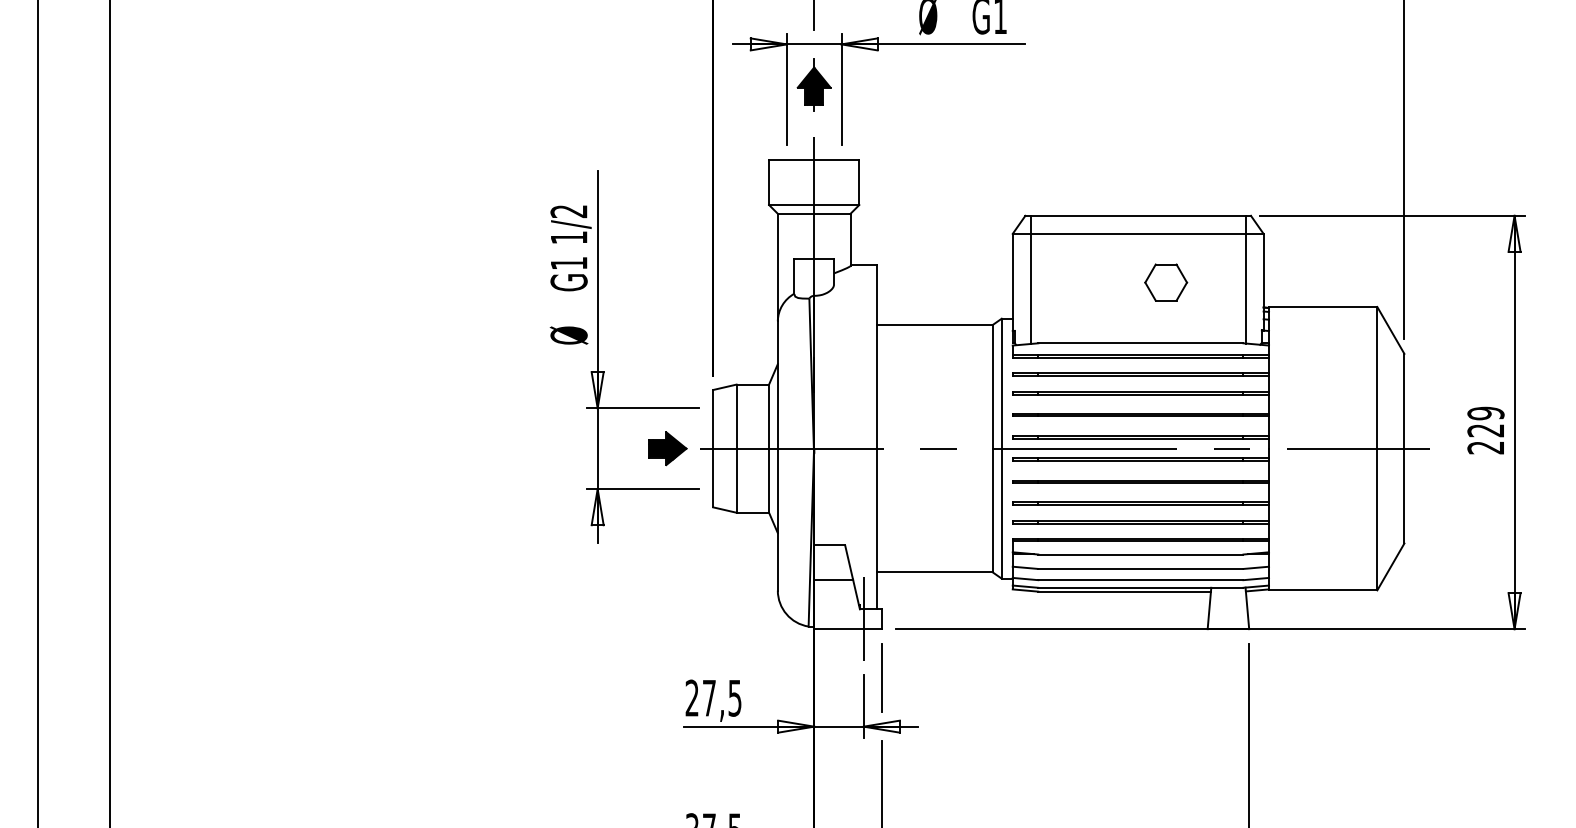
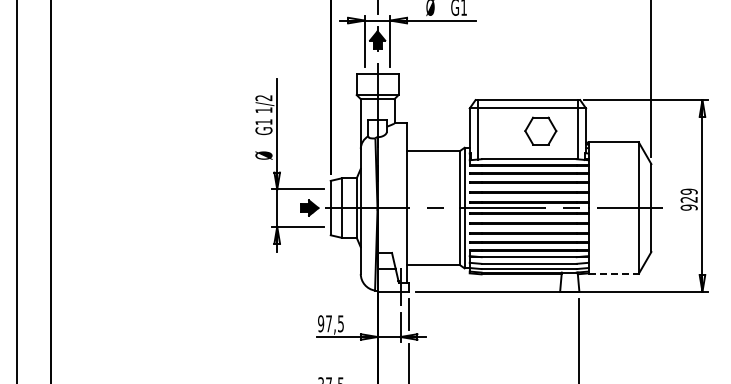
part: (1165, 281) -> (540, 130), size x1.6
text: (1484, 447) -> (688, 207), 229 -> 929
line: (1324, 589) -> (614, 273), solid -> dashed
text: (693, 697) -> (321, 323), 27,5 -> 97,5

